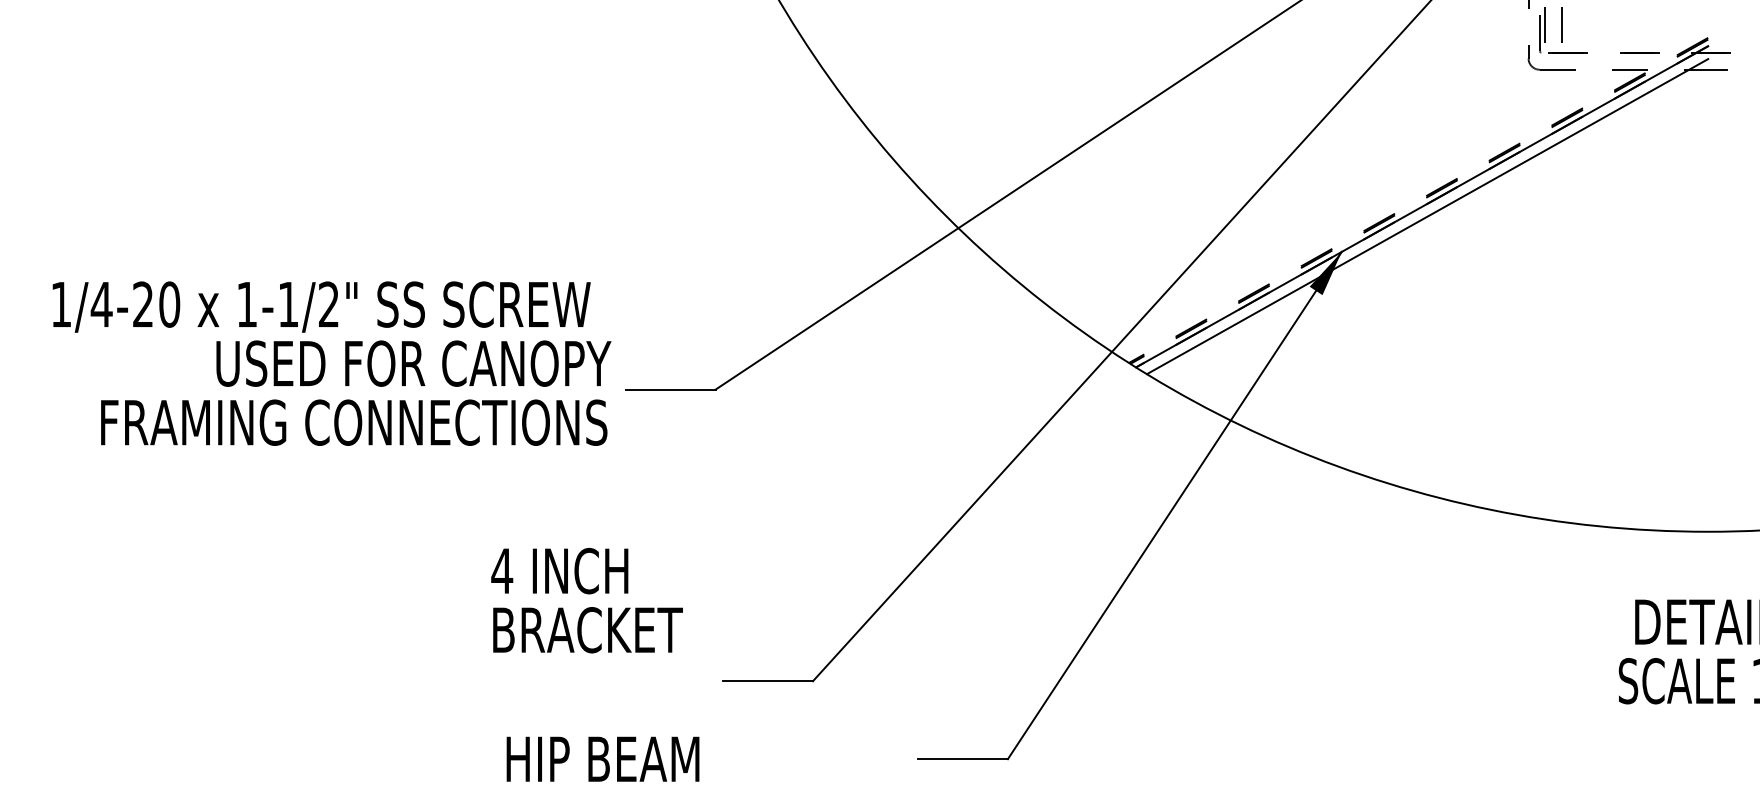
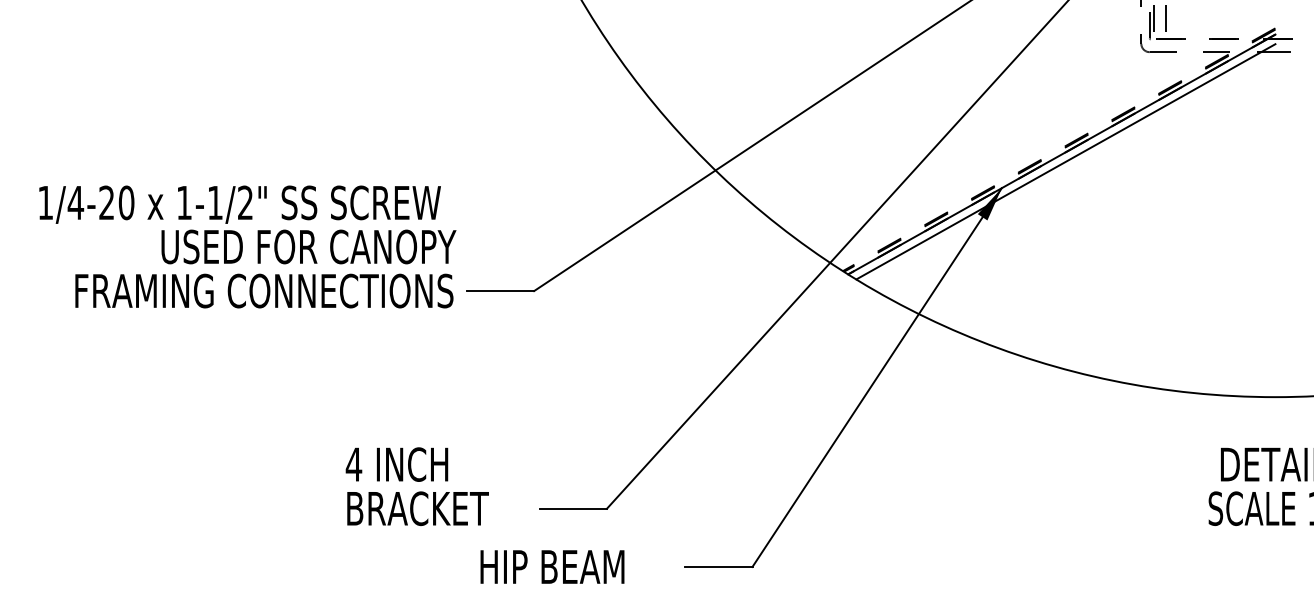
text: (331, 363) -> (247, 246), moved
text: (586, 600) -> (416, 486), moved
text: (602, 758) -> (552, 566), moved

